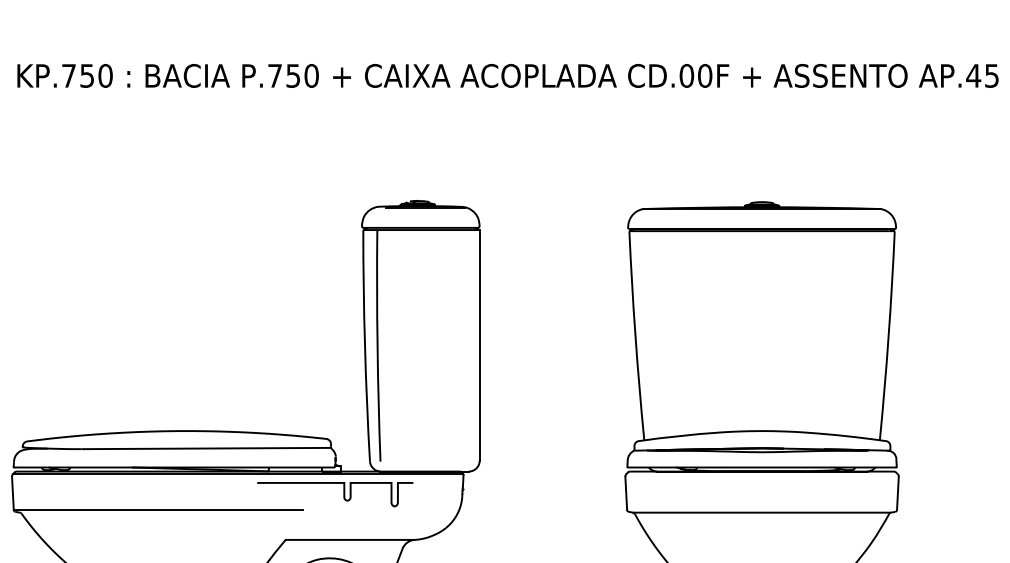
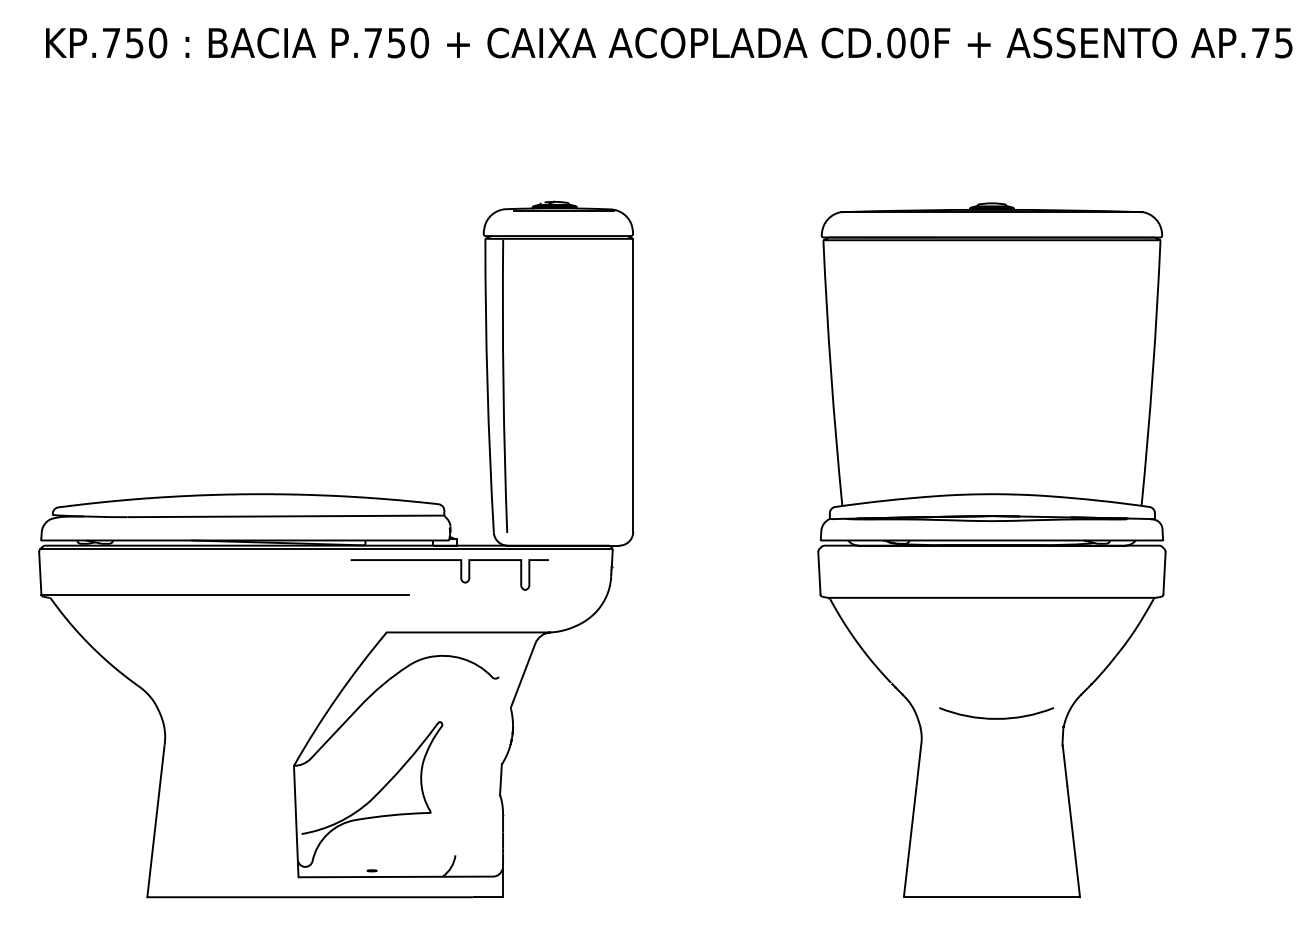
text: (973, 75) -> (1260, 42), AP.45 -> AP.75

